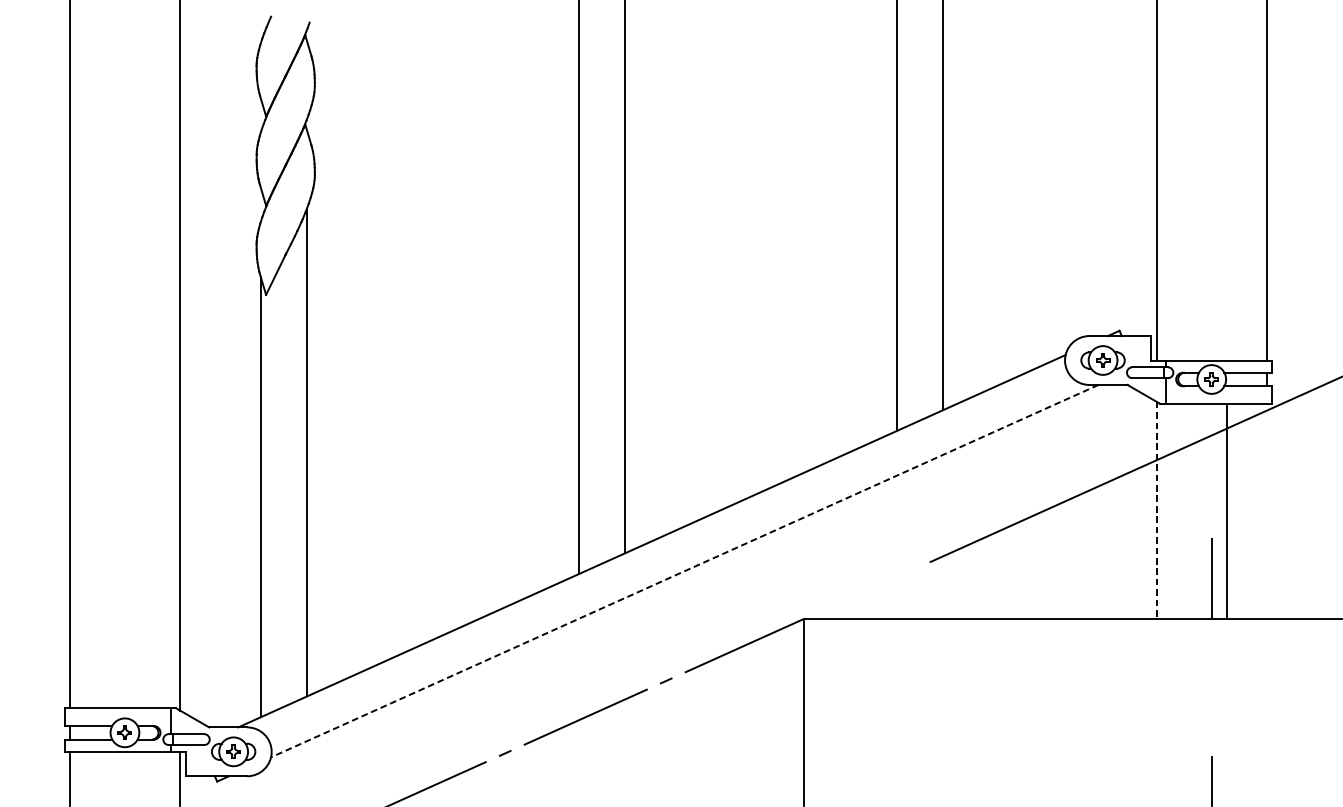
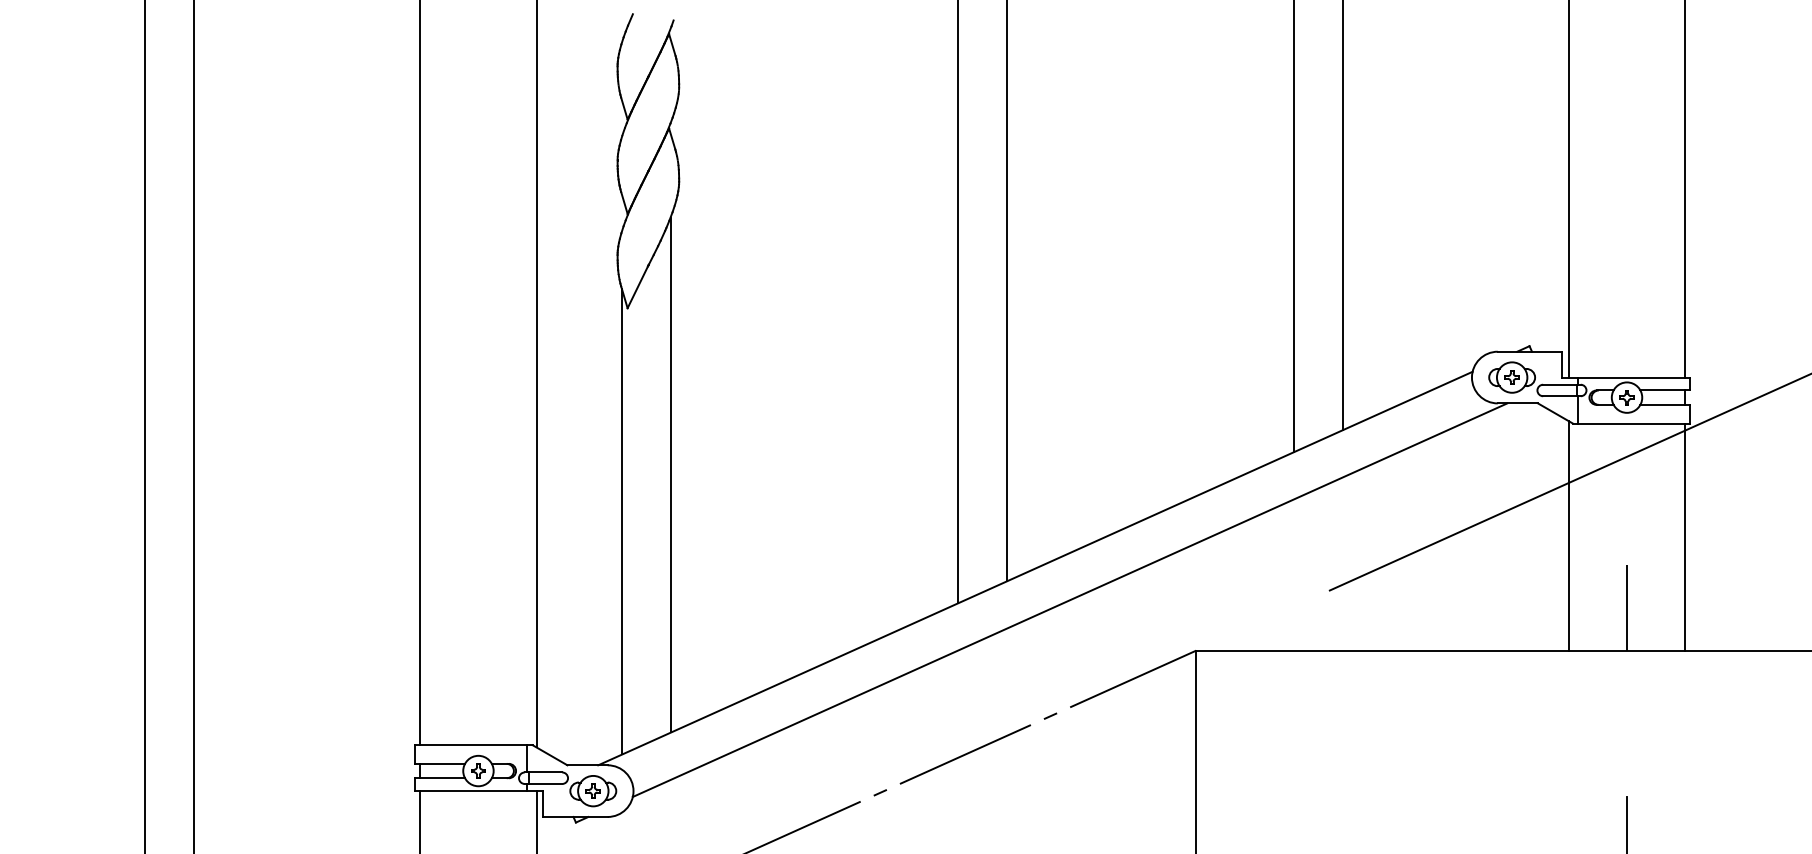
line: (1156, 509) -> (1568, 535), dashed -> solid
line: (1227, 510) -> (1685, 536), moved
line: (684, 571) -> (1069, 600), dashed -> solid

